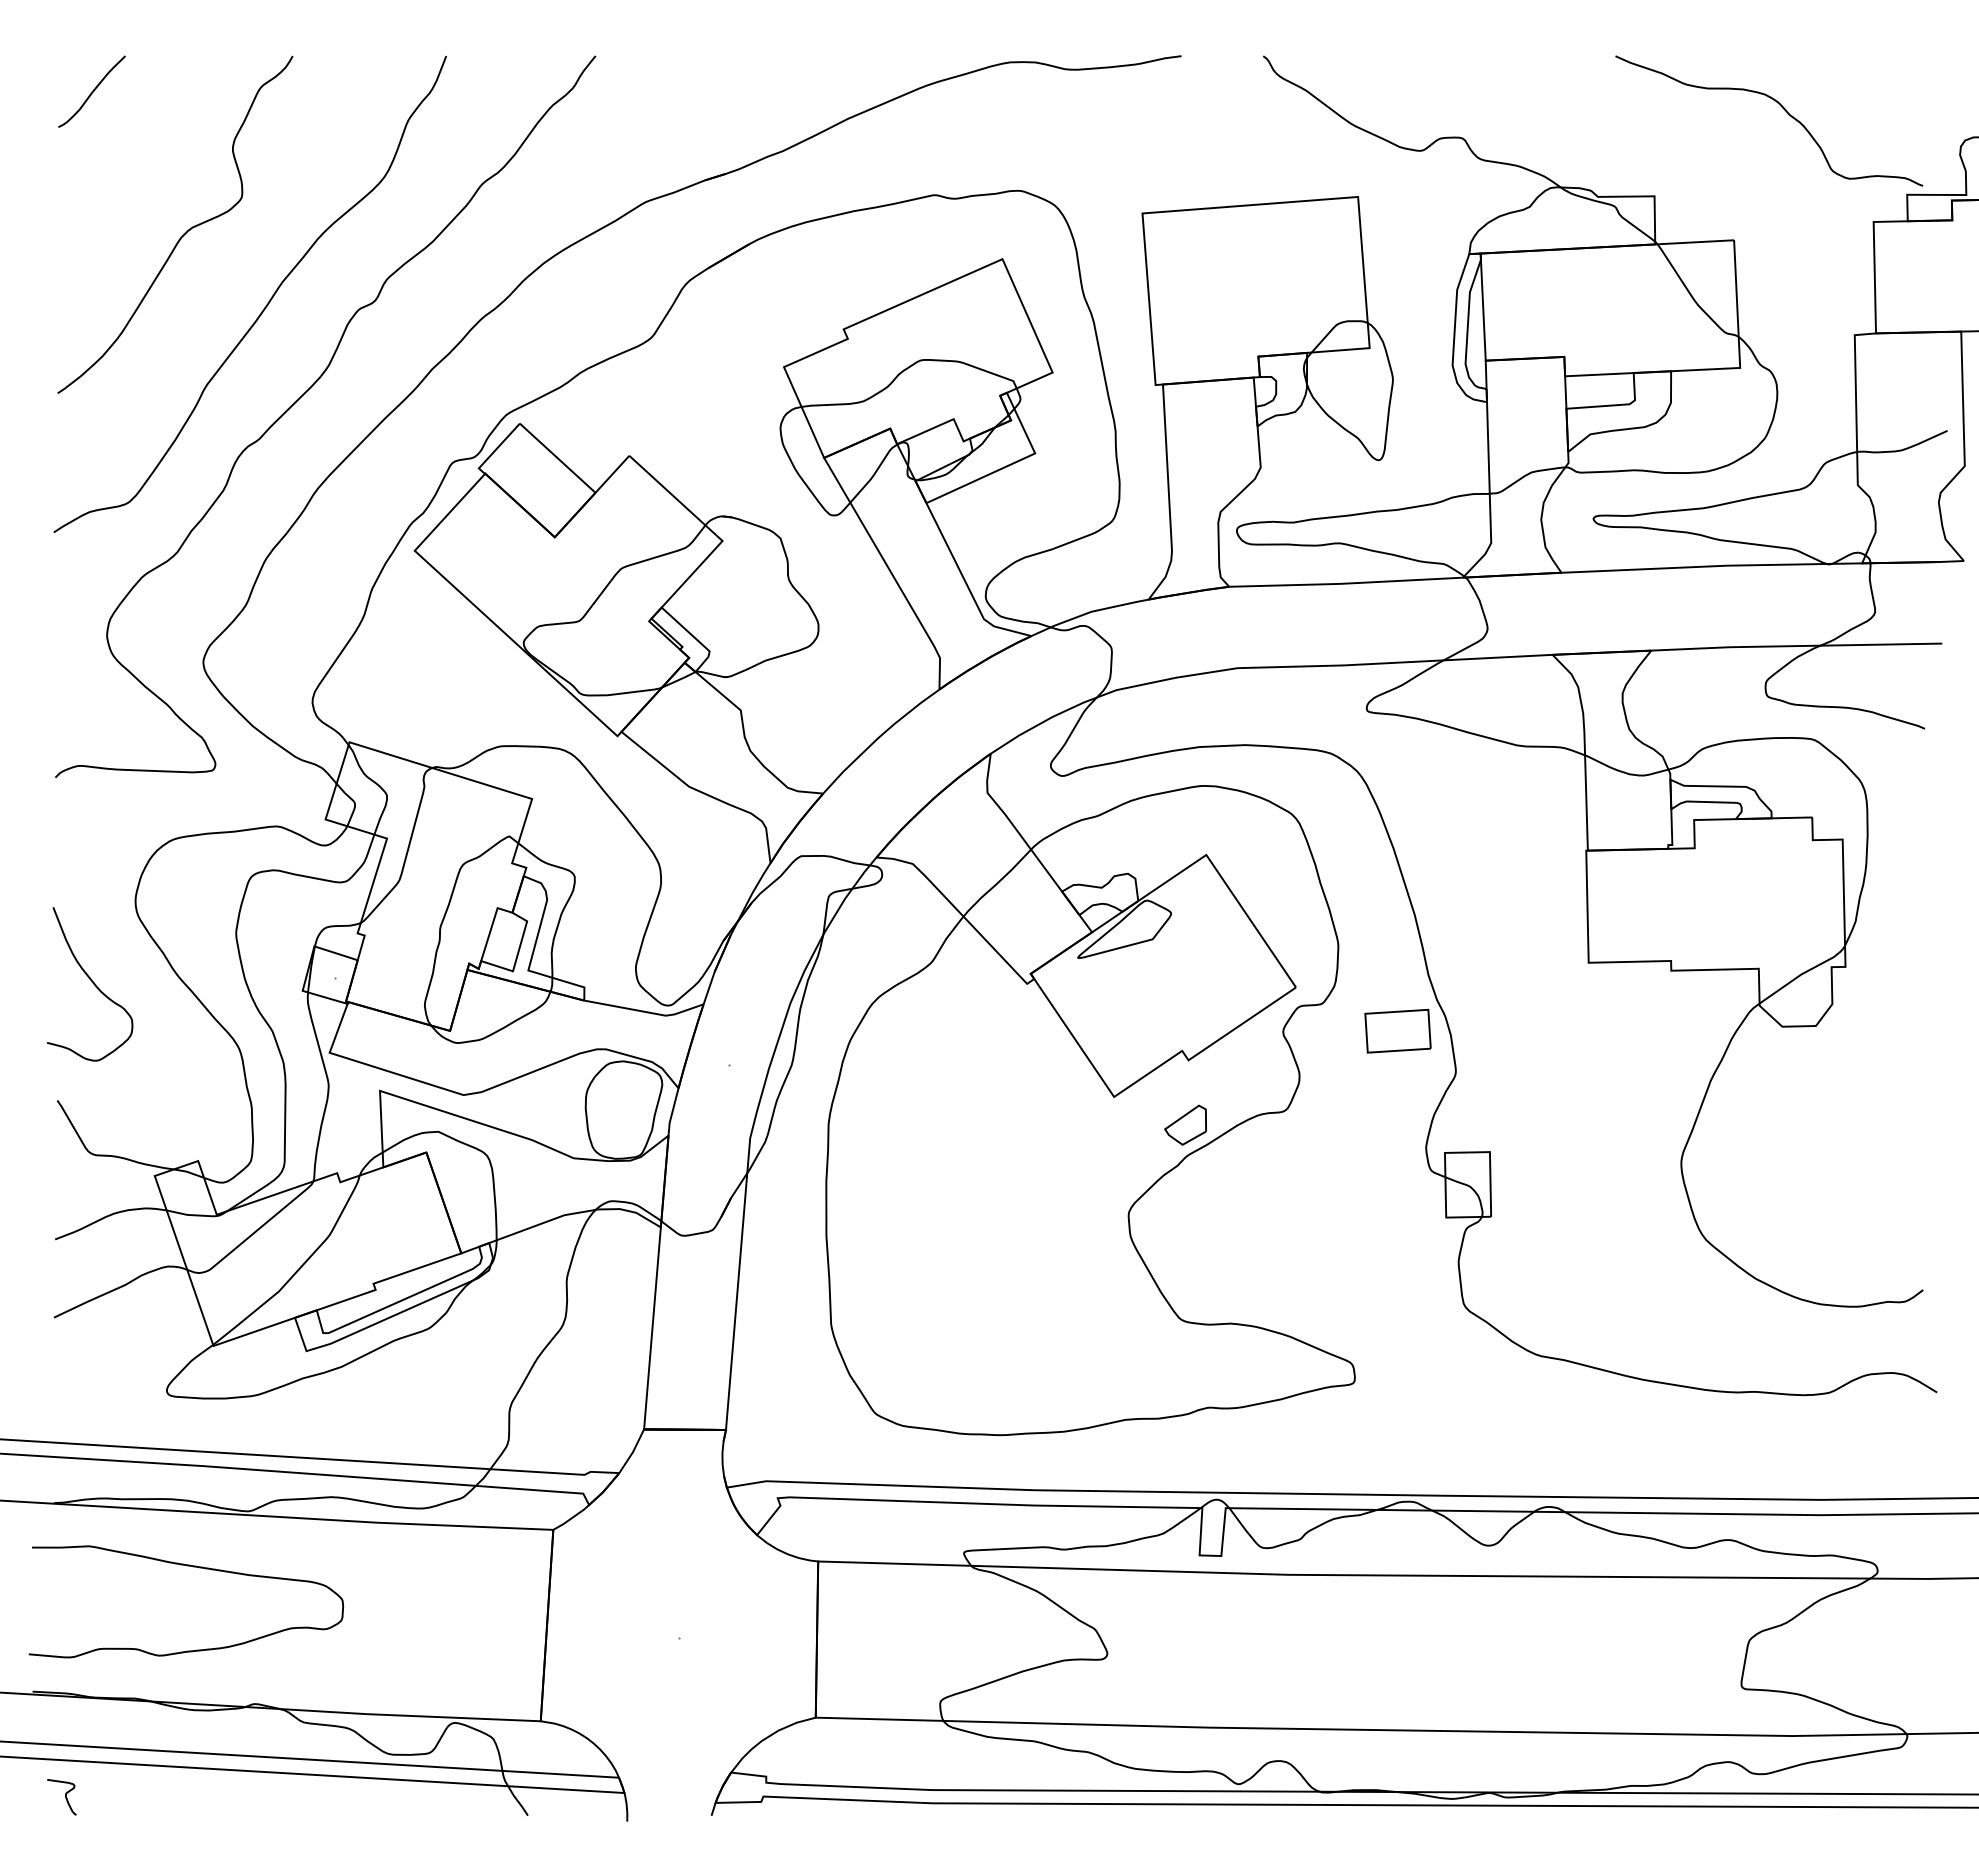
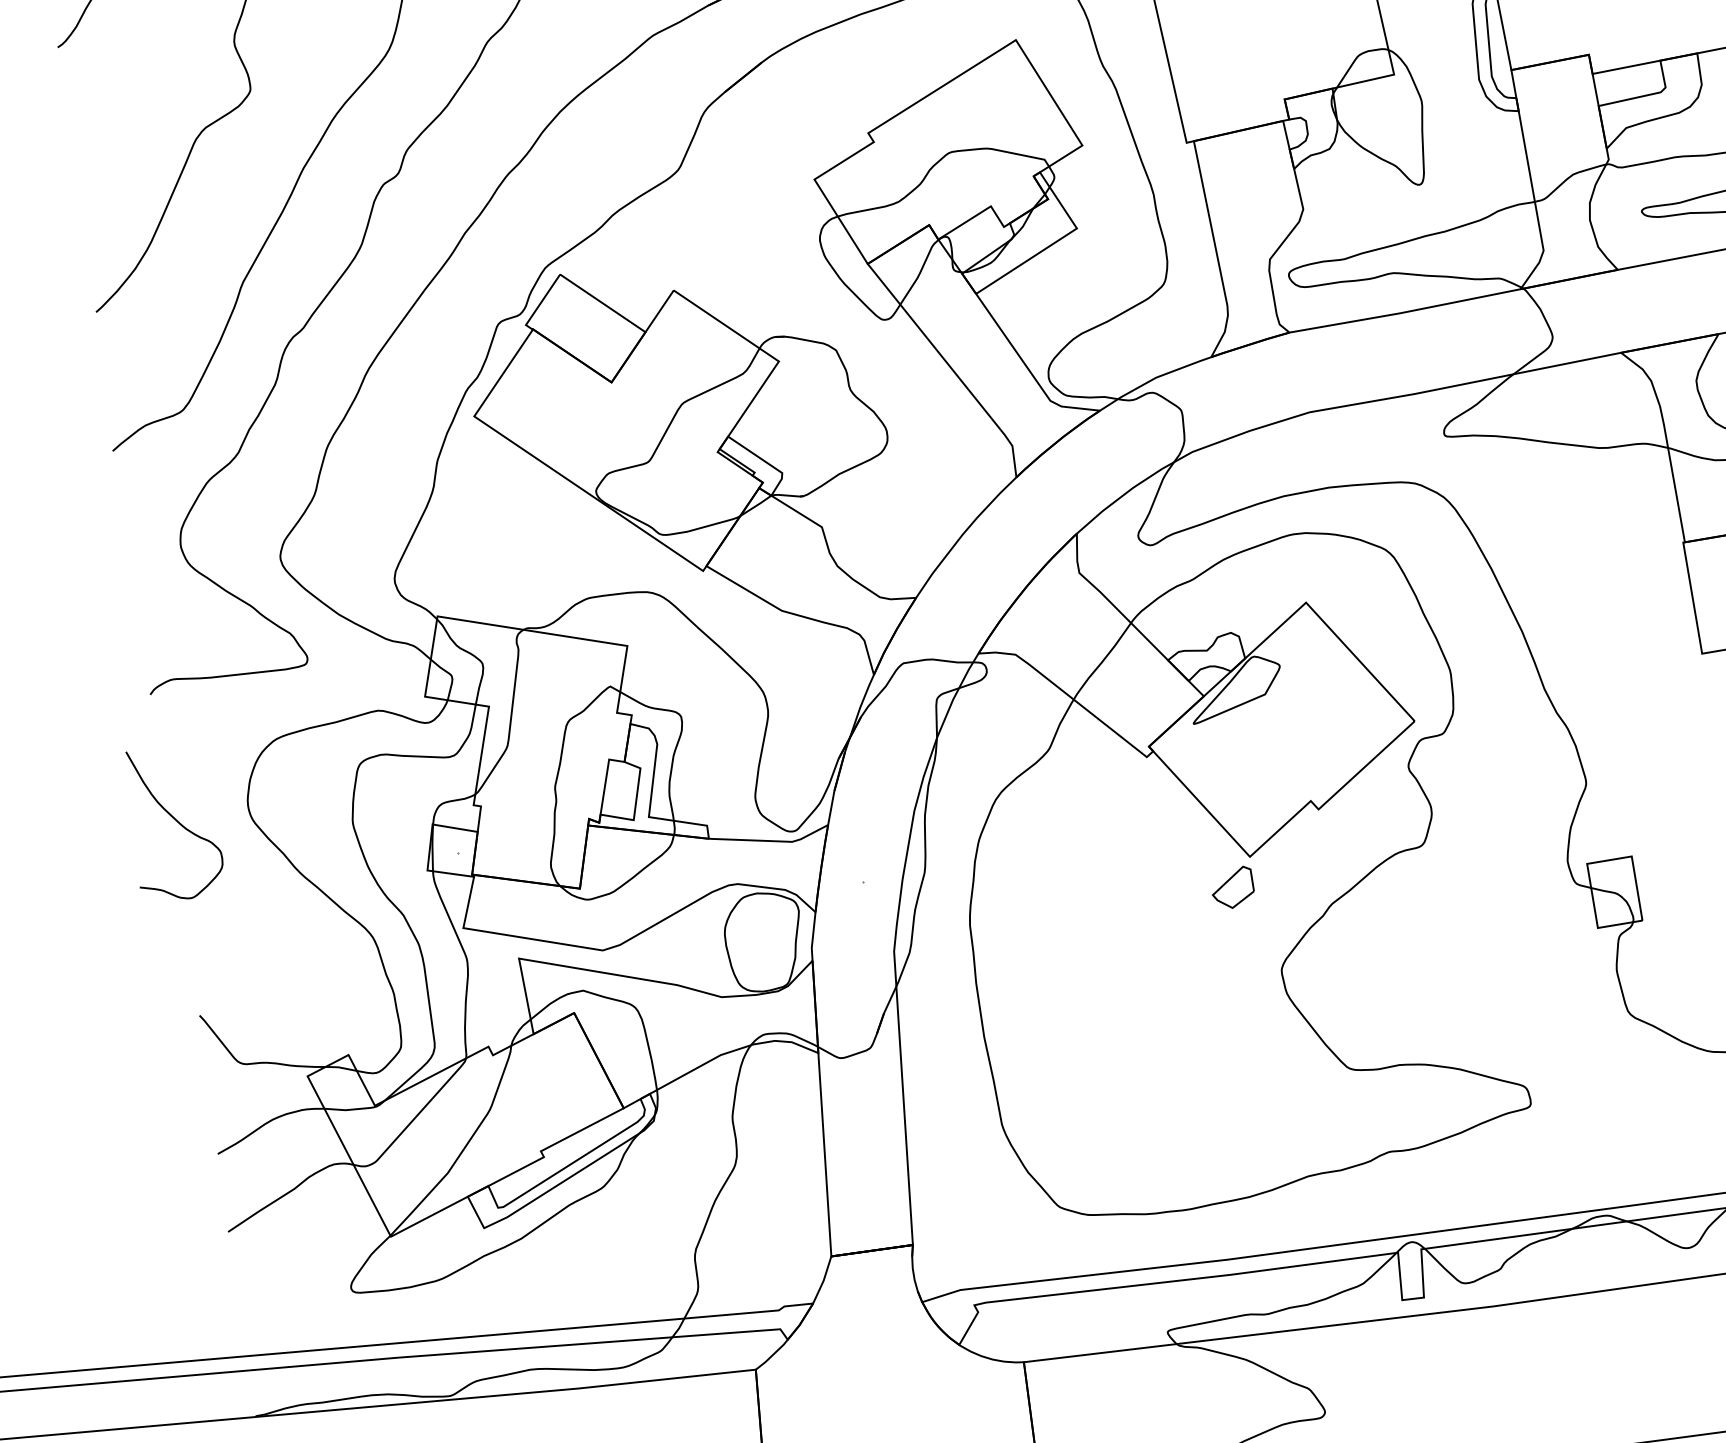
curve: (92, 983) -> (176, 821), moved
part: (1397, 1030) -> (1521, 749), removed
part: (1185, 1124) -> (1232, 887), moved

